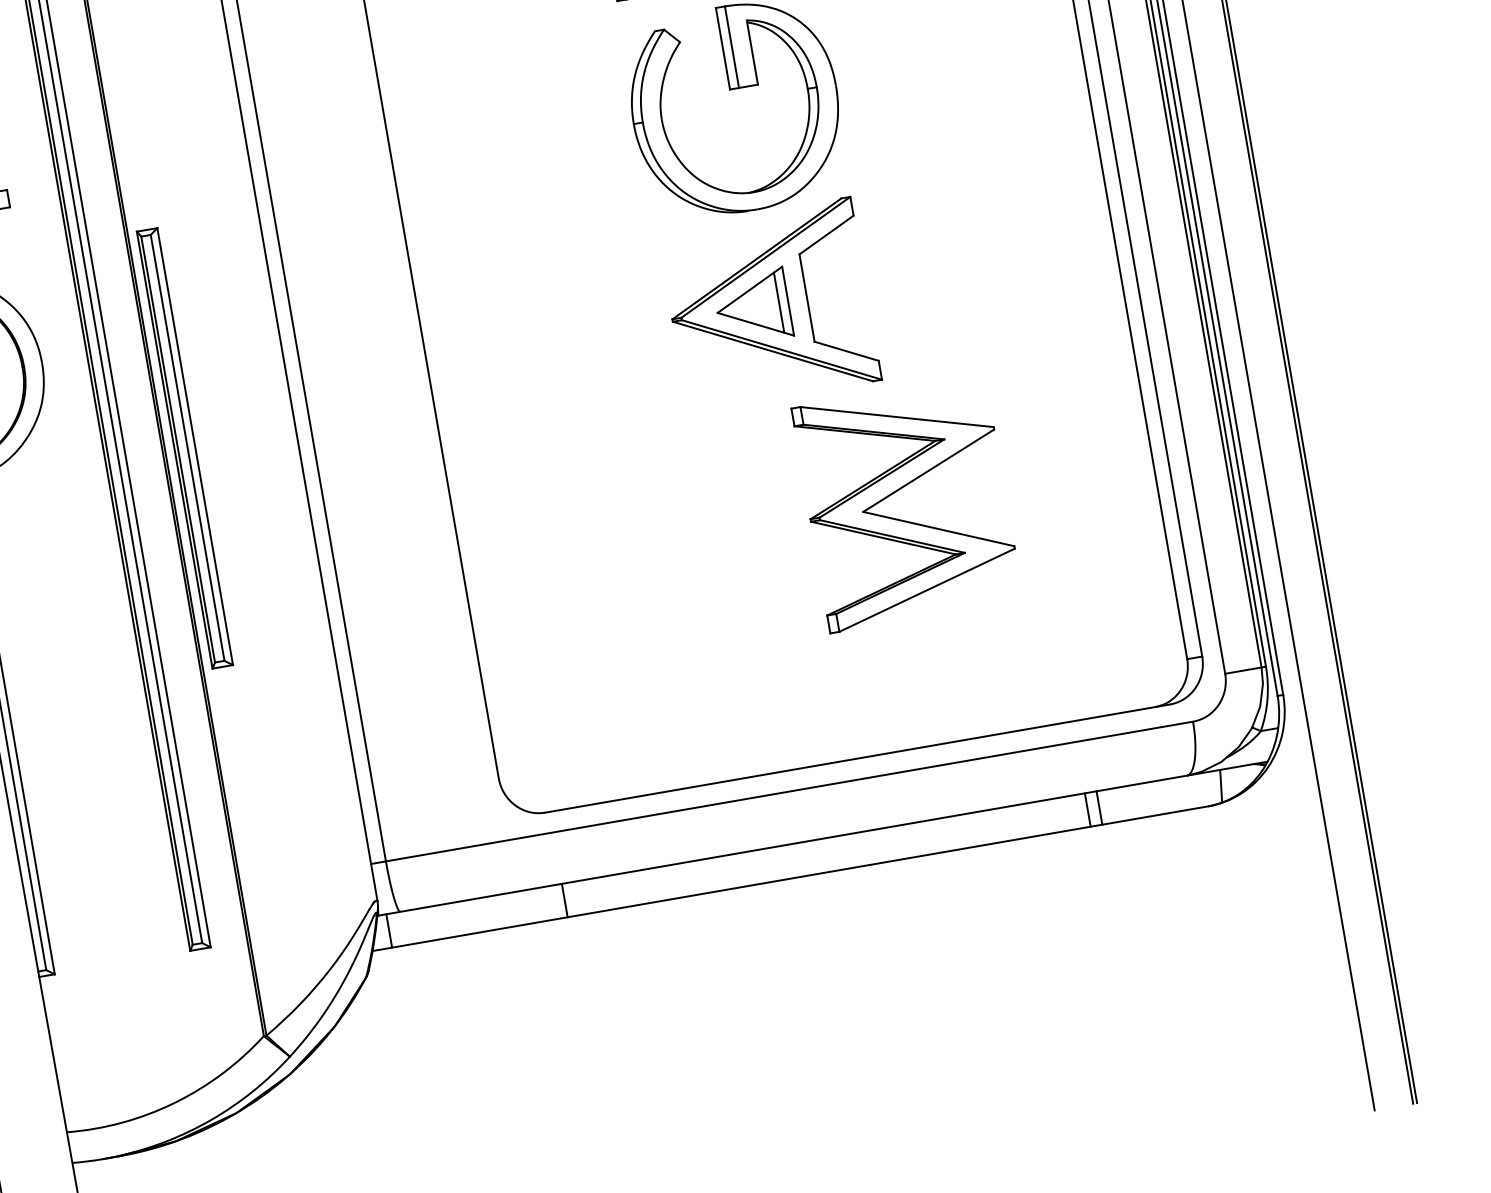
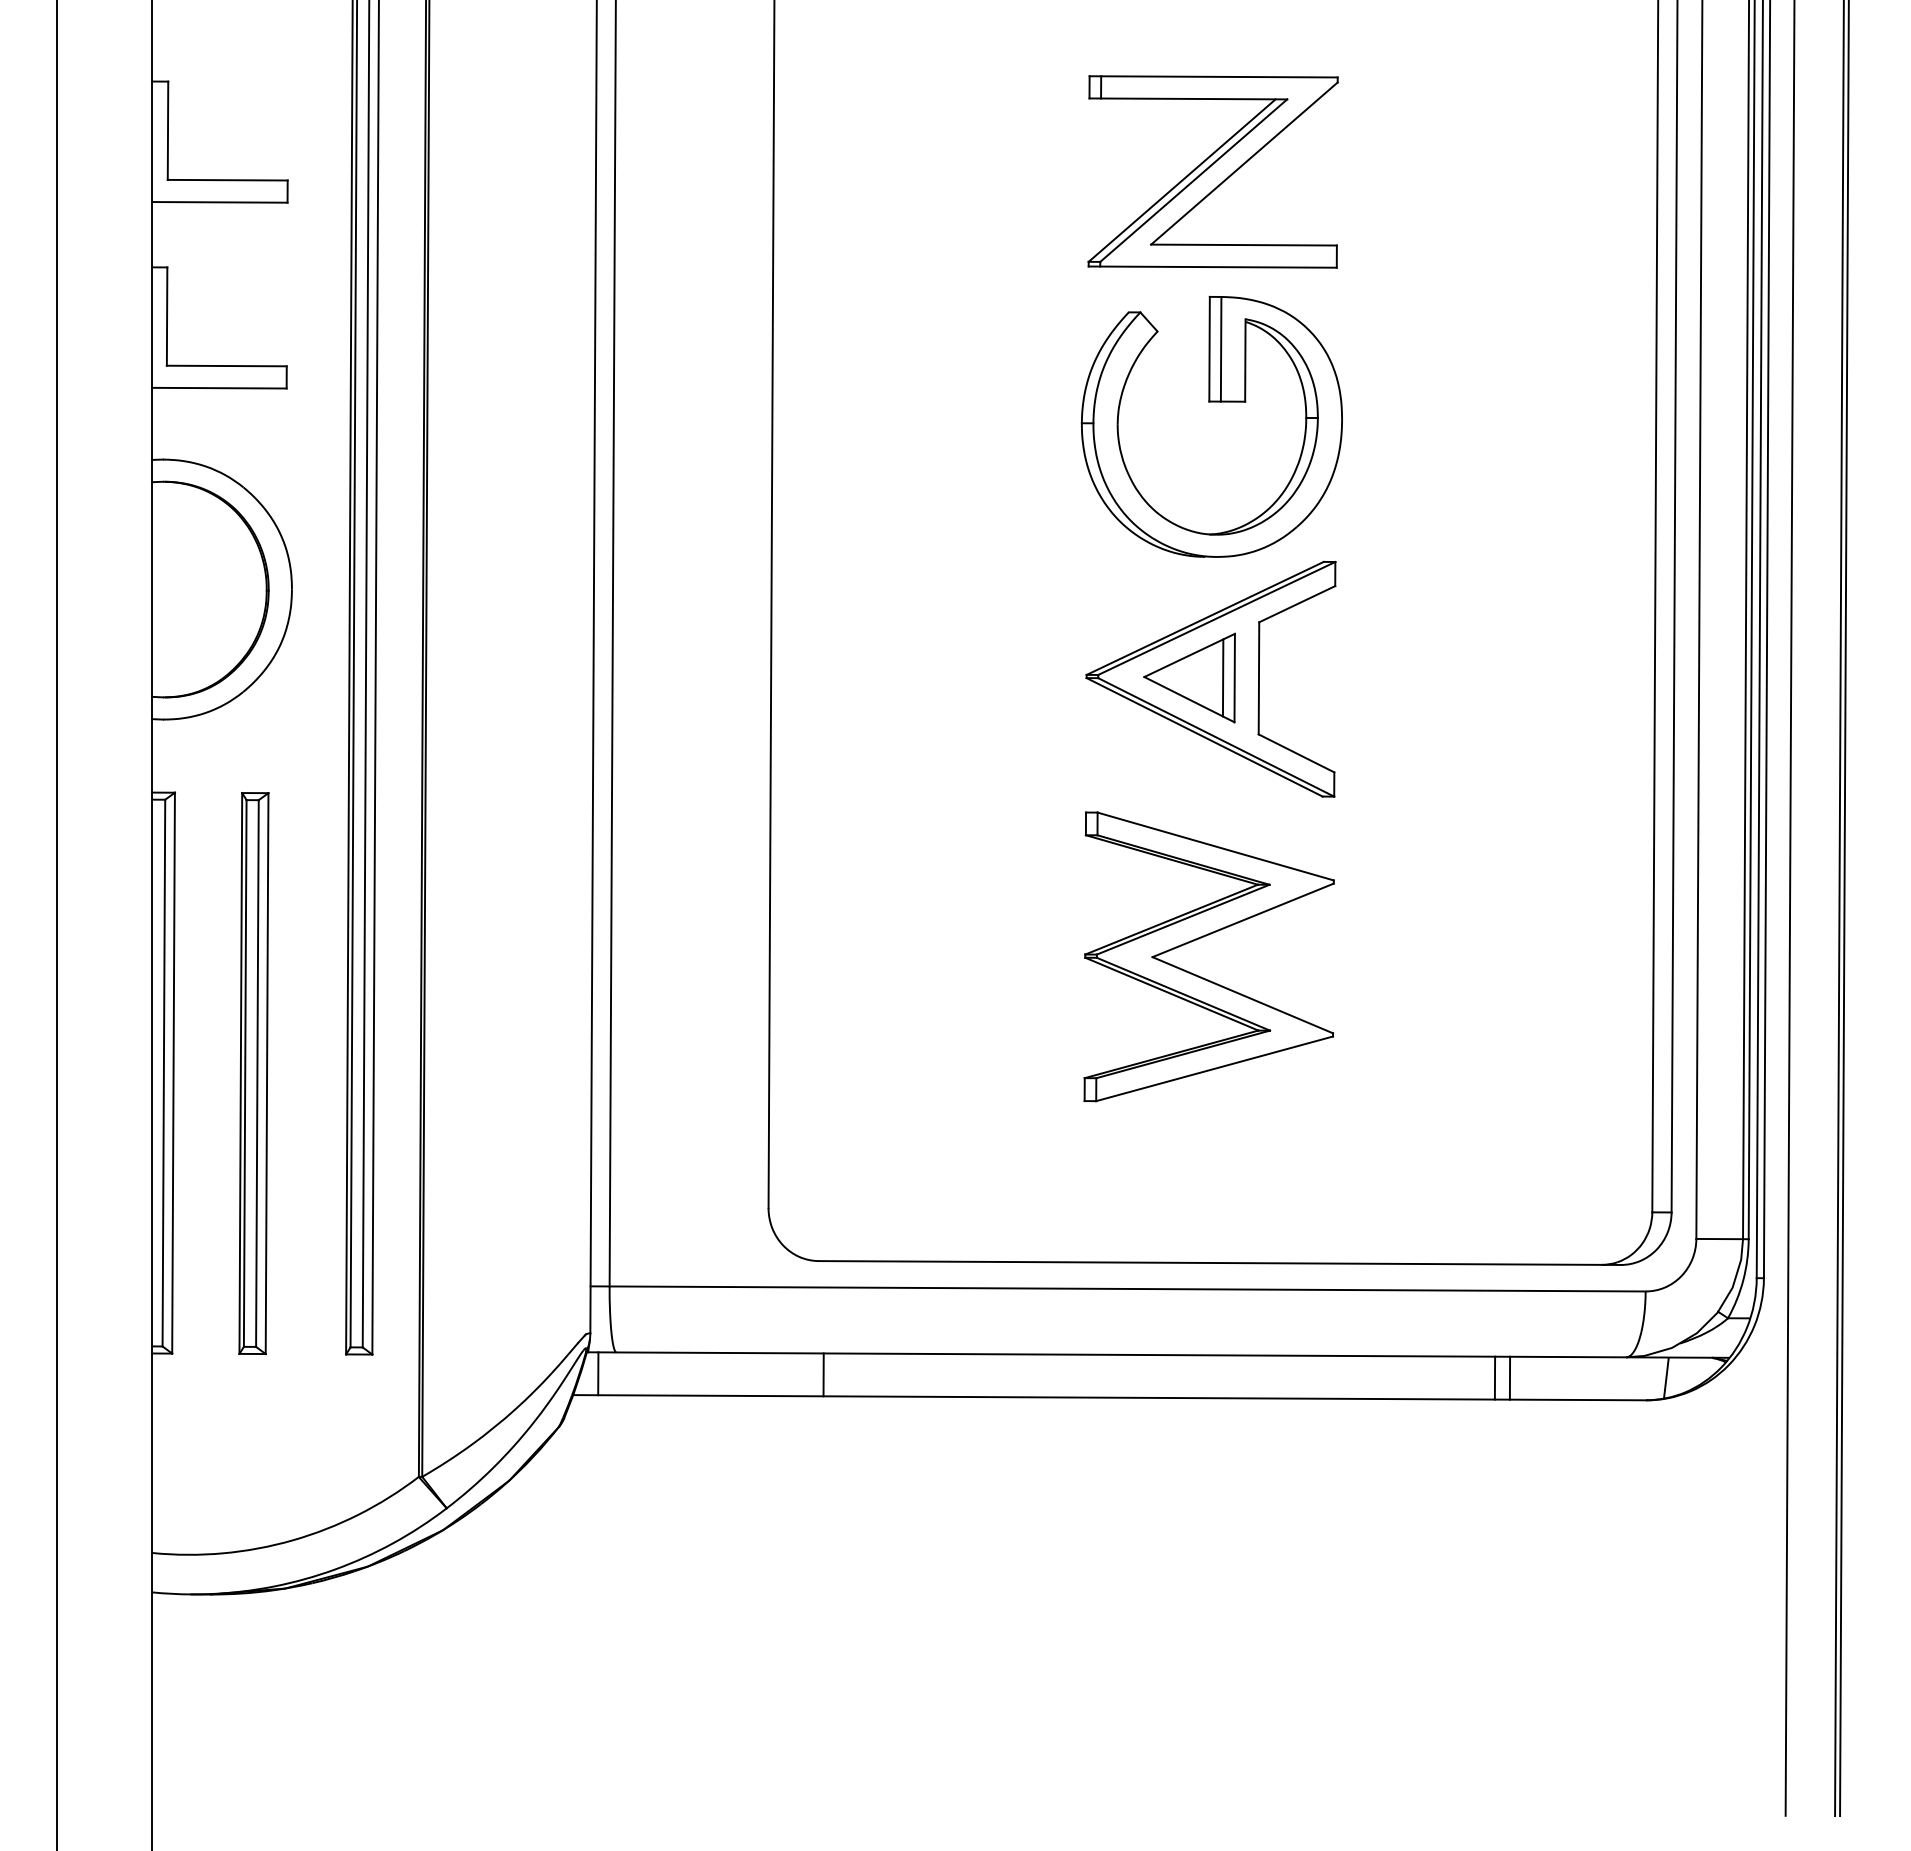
part: (184, 448) -> (253, 1073), moved
part: (897, 491) -> (1199, 939), moved

